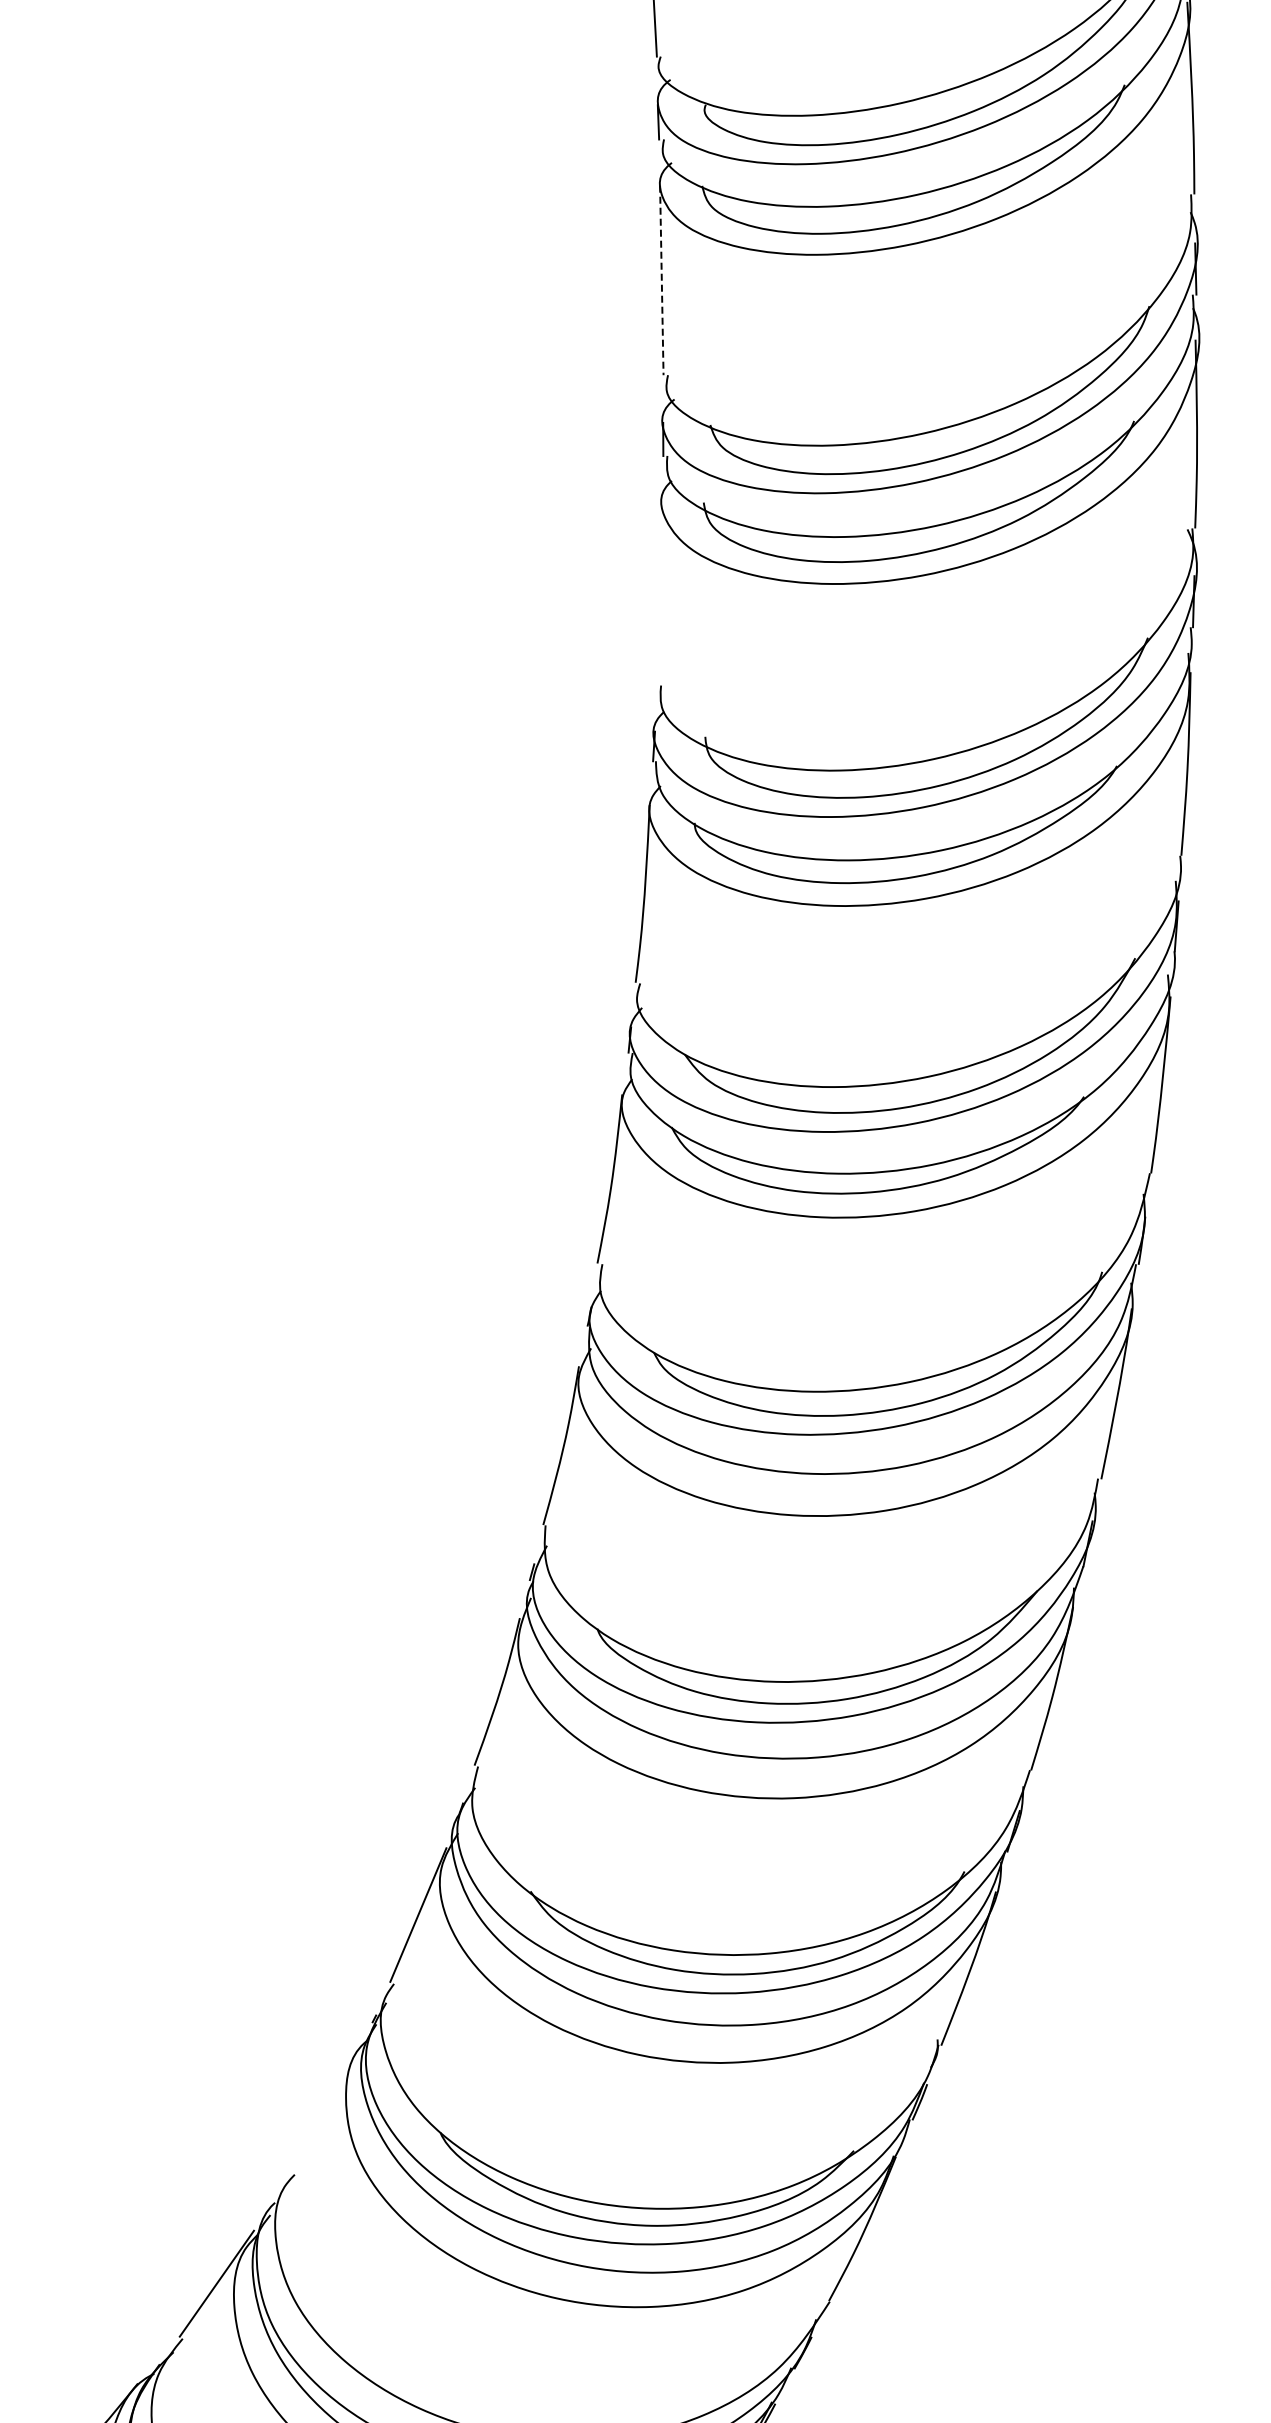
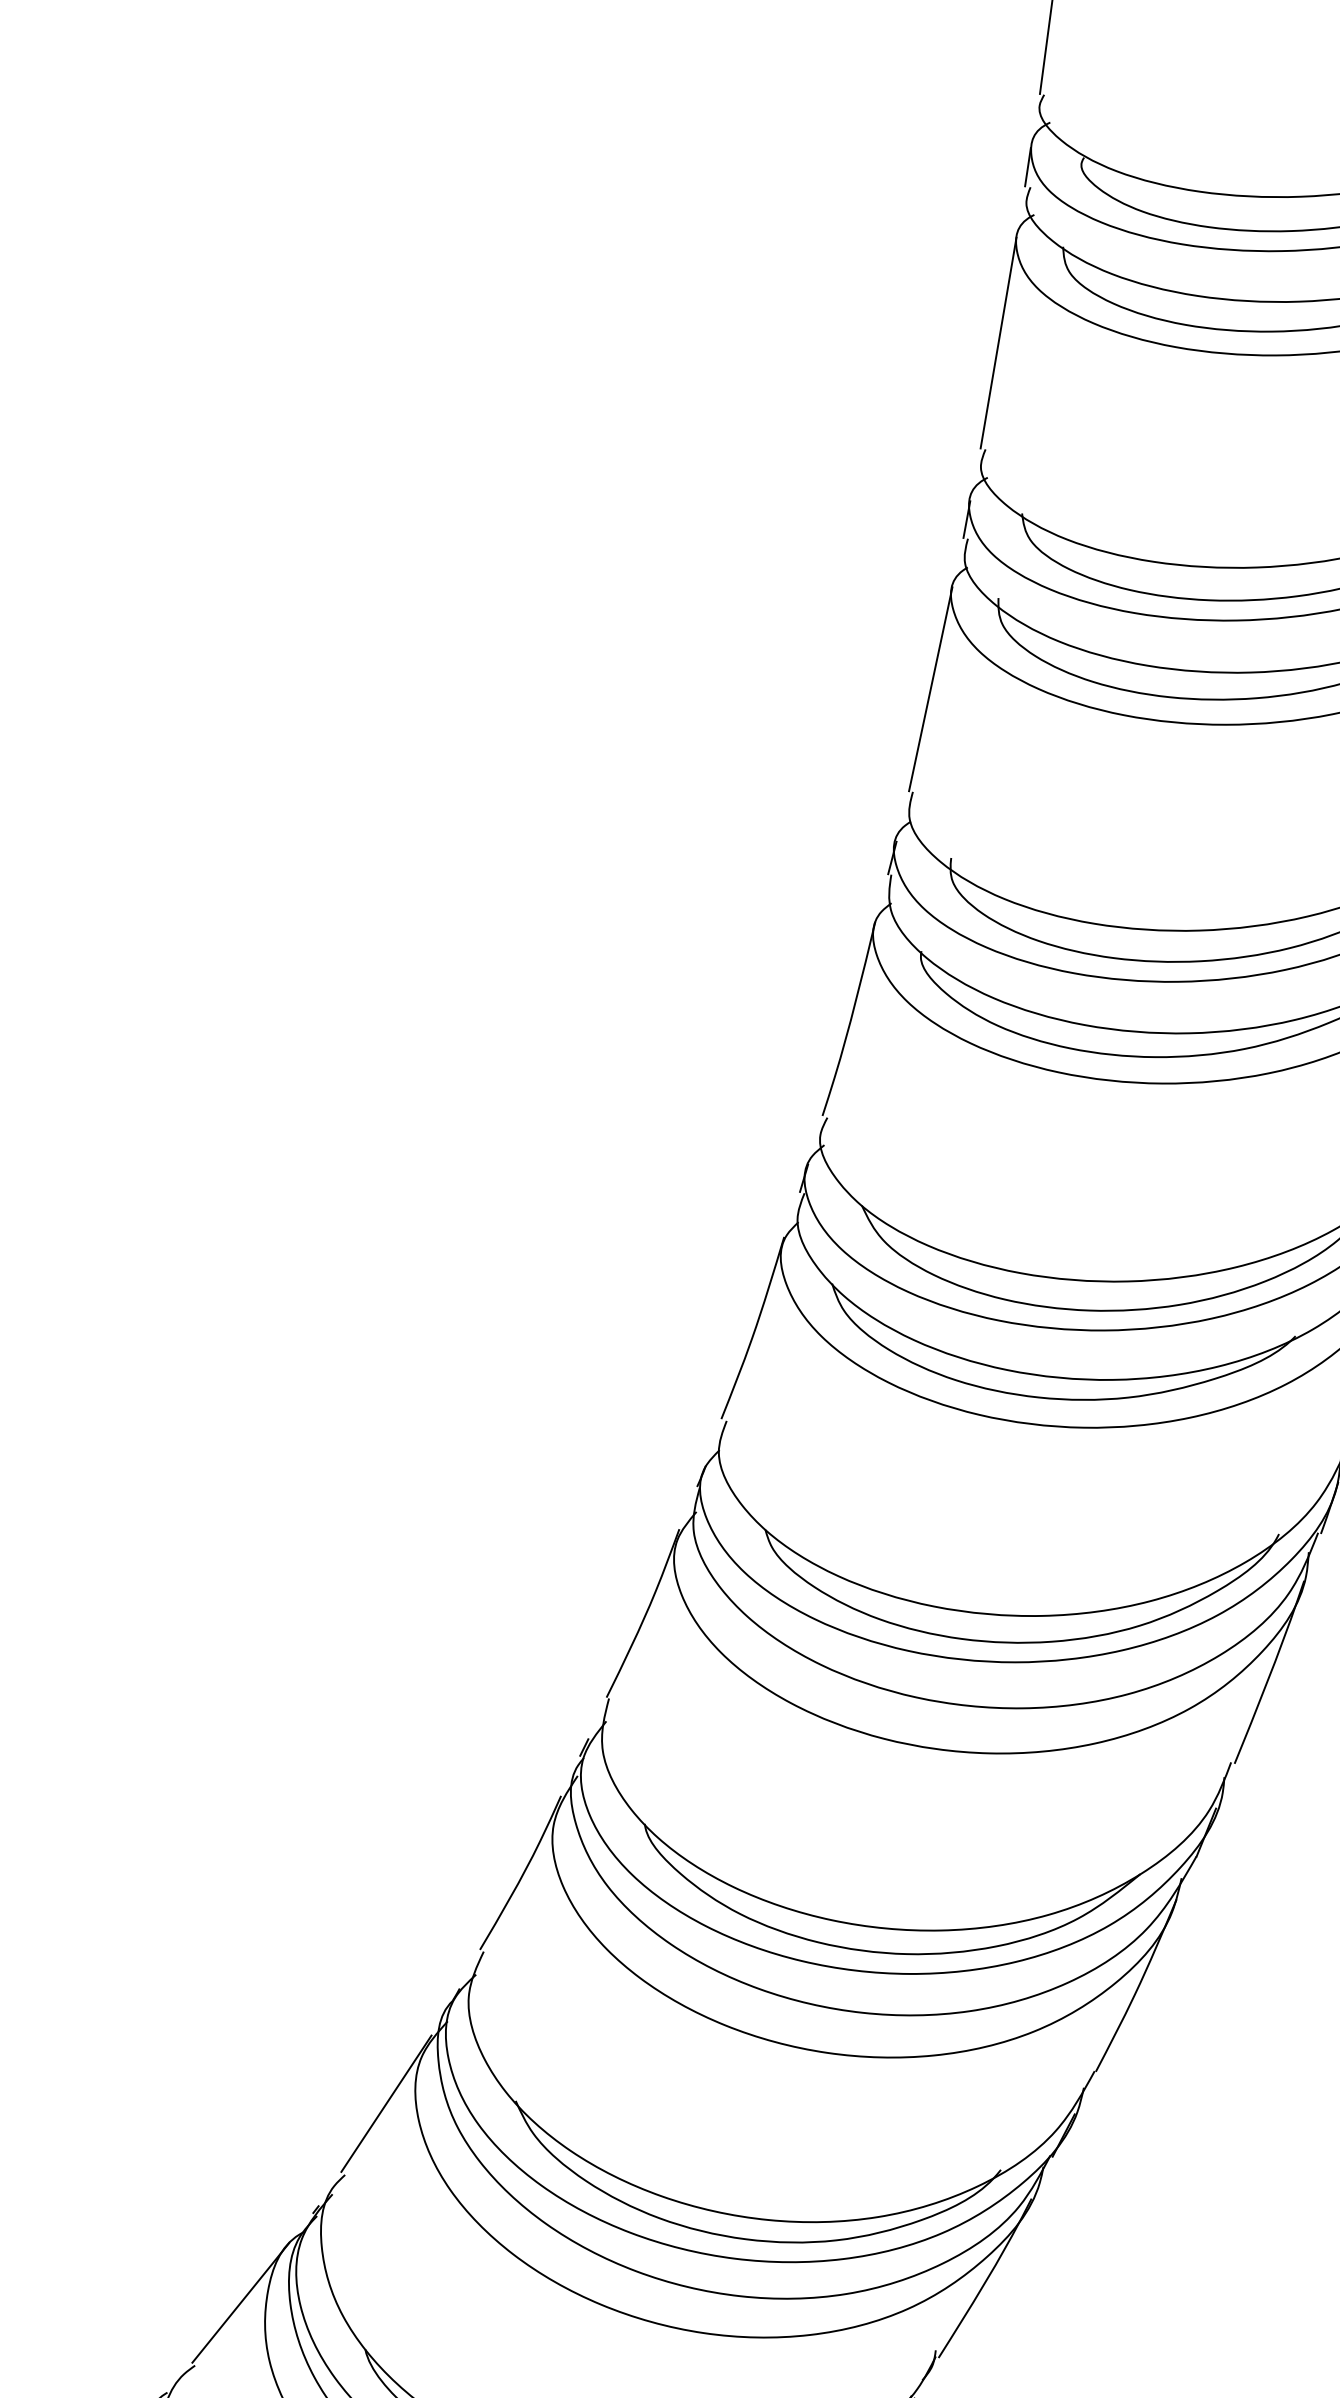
line: (661, 280) -> (998, 343), dashed -> solid
line: (659, 592) -> (930, 688), added
line: (323, 2112) -> (239, 2302), added

